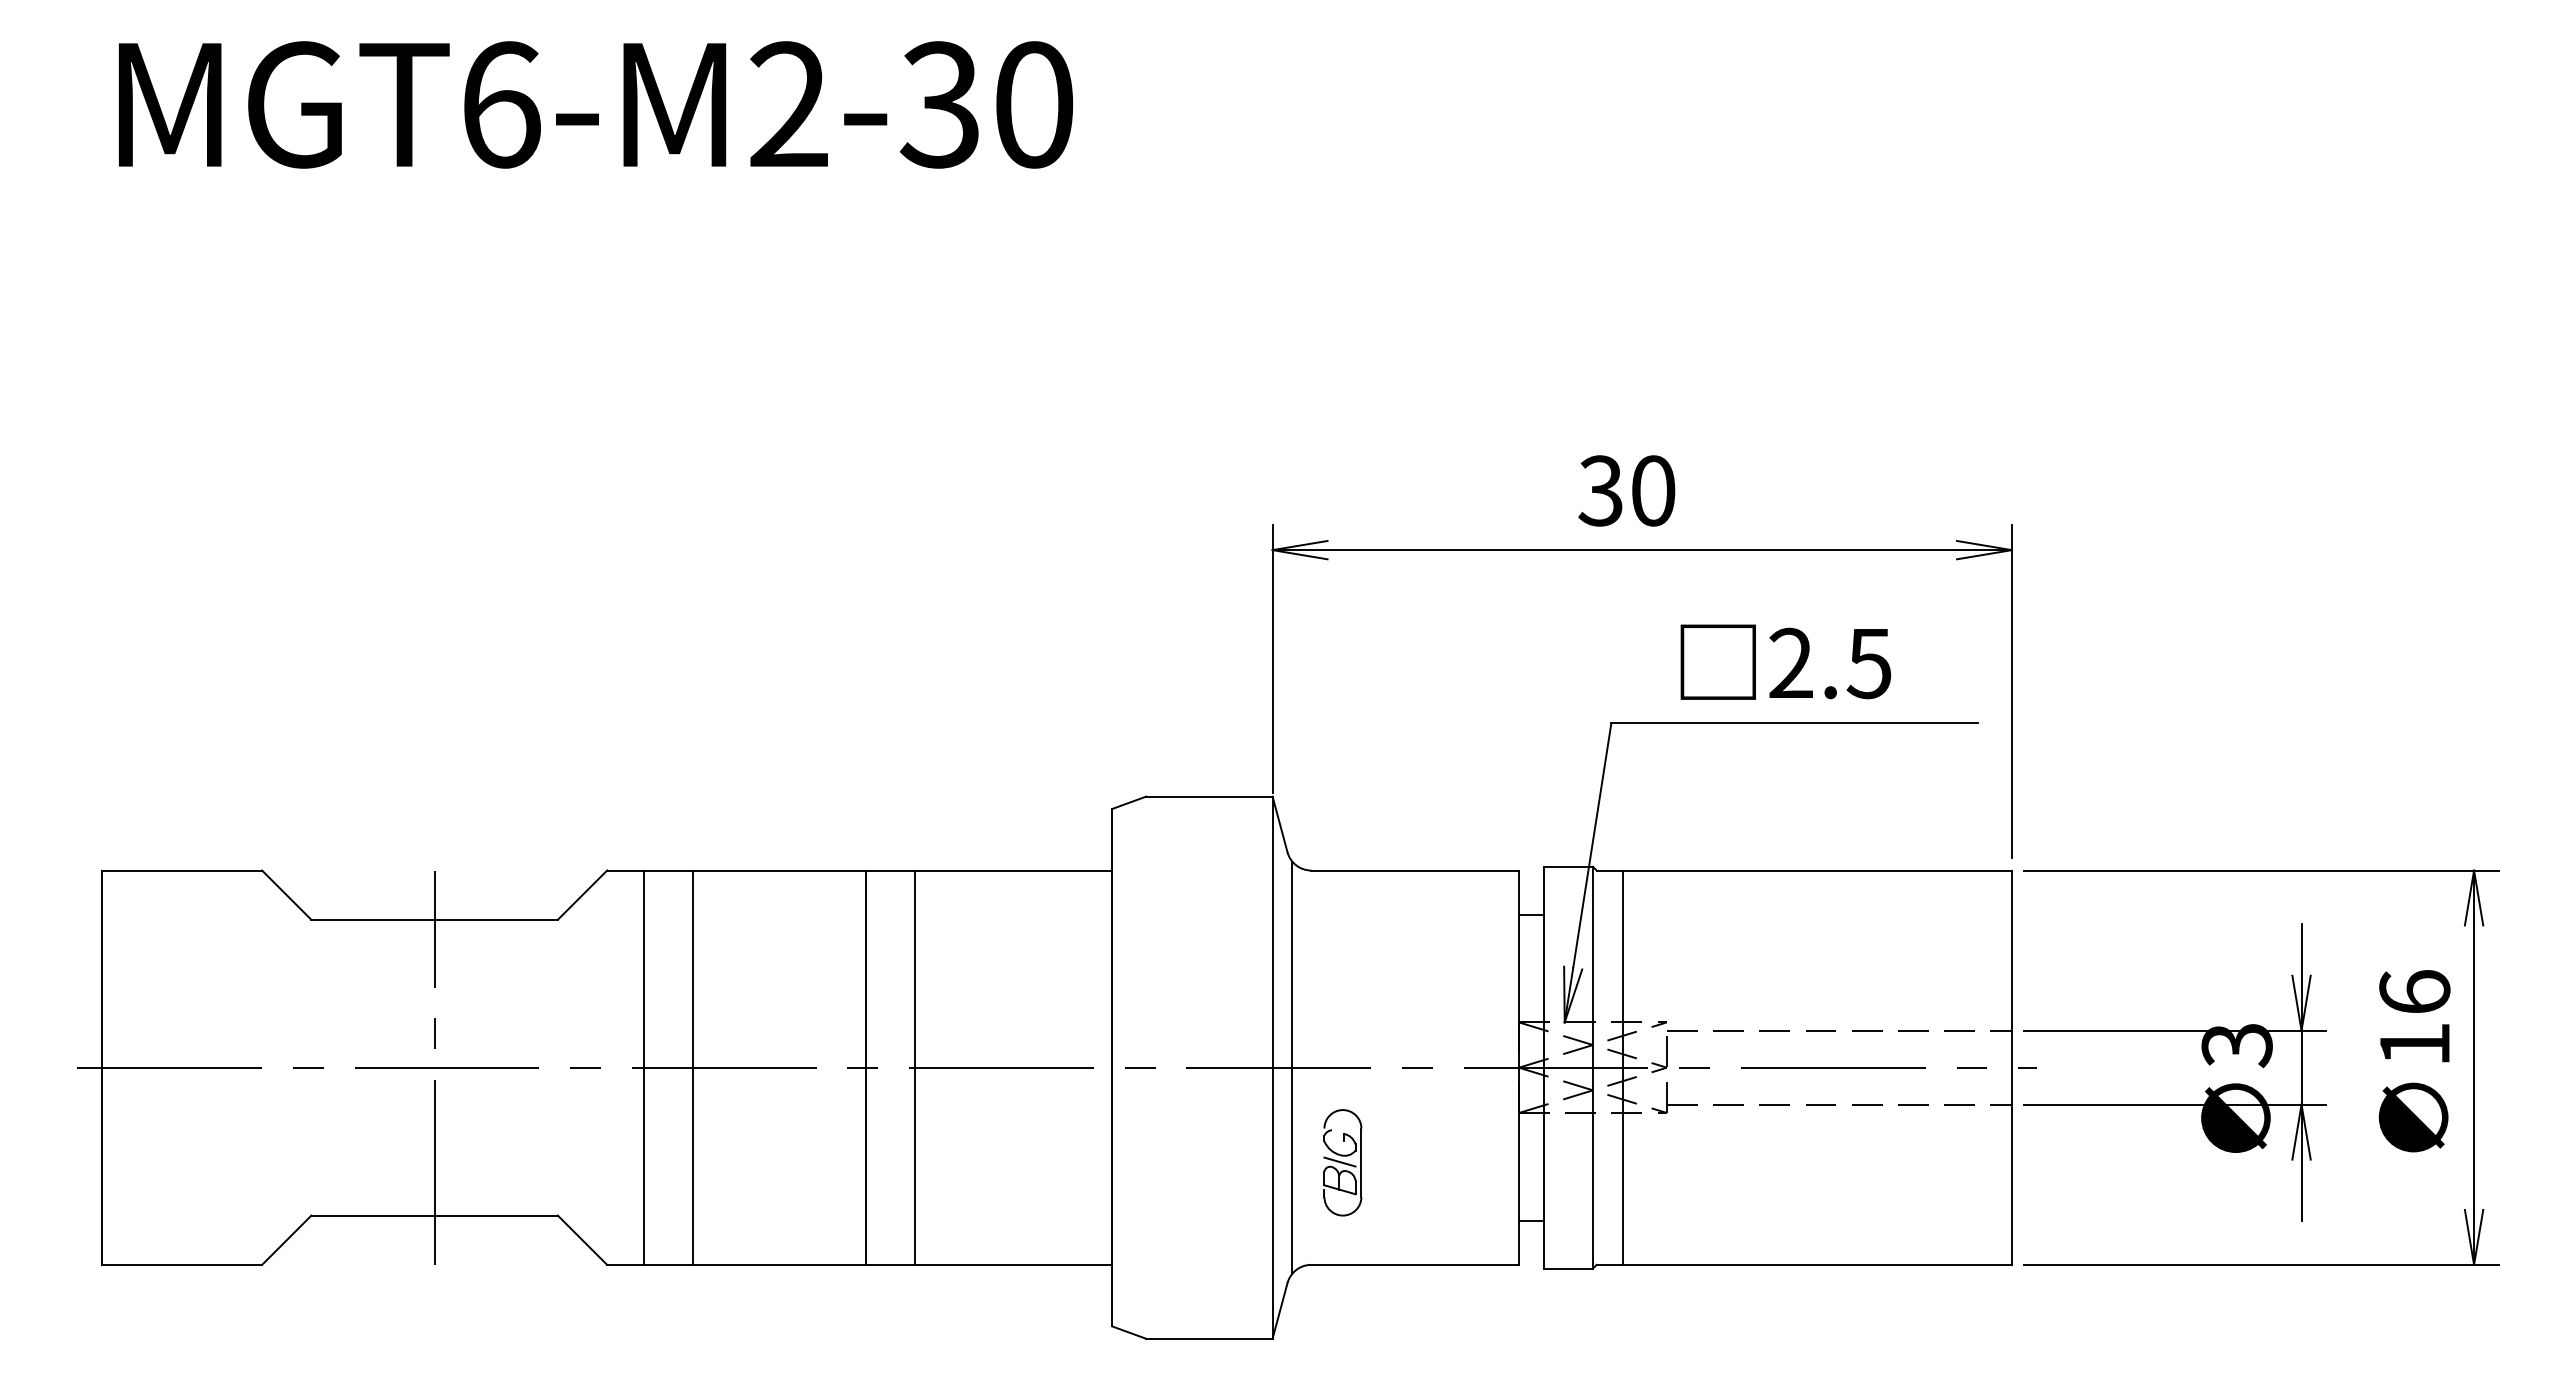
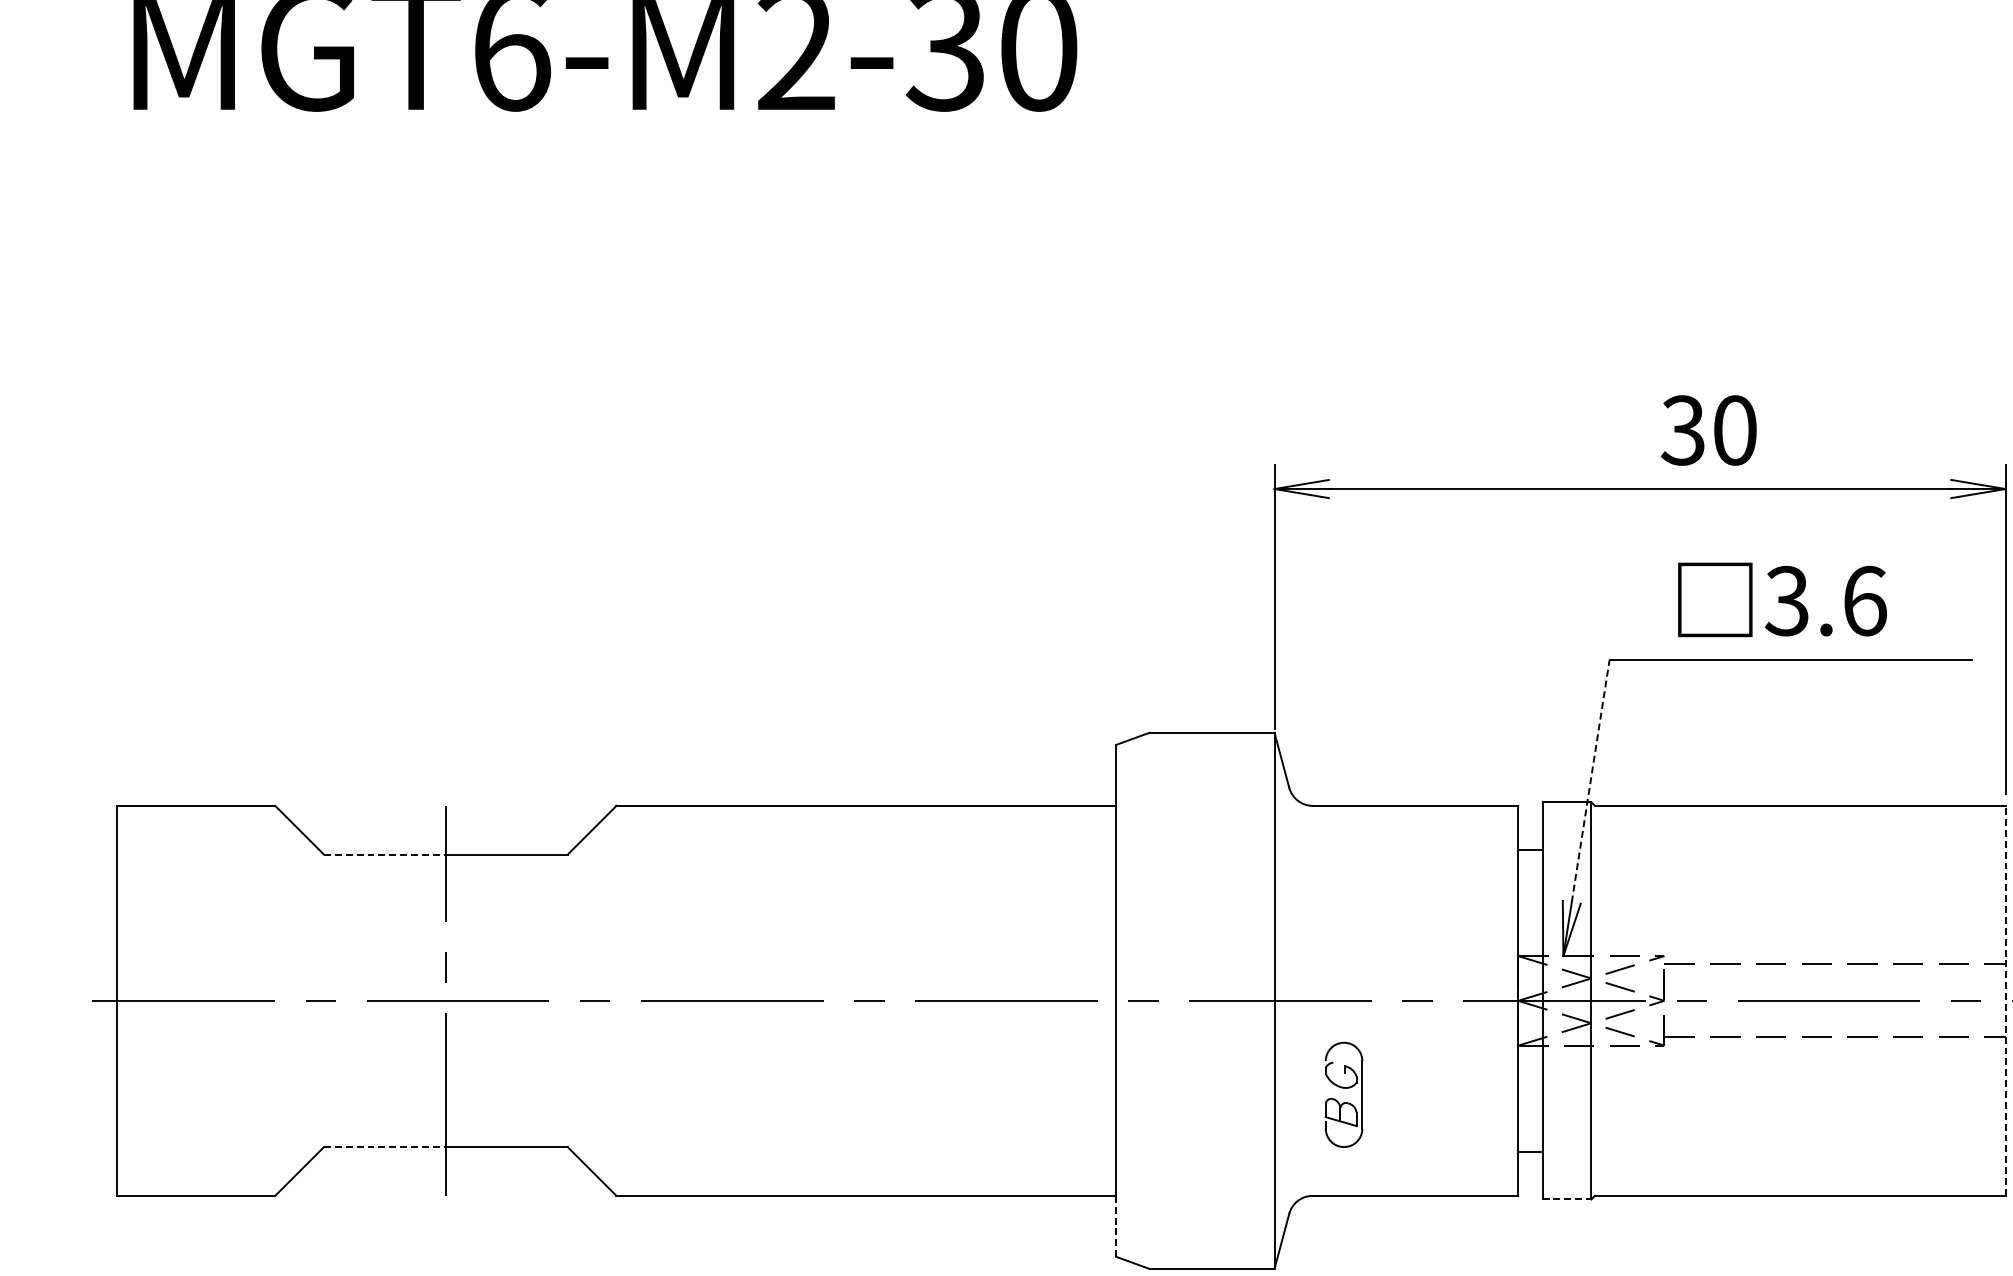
text: (1626, 490) -> (1708, 430), moved
text: (1829, 663) -> (1825, 601), 2.5 -> 3.6
line: (1592, 844) -> (1590, 780), solid -> dashed
line: (373, 919) -> (385, 854), solid -> dashed
line: (644, 1067) -> (653, 1000), removed
line: (693, 1067) -> (701, 1000), removed
line: (865, 1067) -> (871, 1000), removed
line: (915, 1067) -> (921, 1000), removed
line: (1292, 1067) -> (1294, 1000), removed
line: (1622, 1067) -> (1620, 1000), removed
line: (2011, 1067) -> (2005, 1000), solid -> dashed
line: (1339, 1161) -> (1340, 1093), removed
line: (373, 1215) -> (385, 1147), solid -> dashed
line: (1568, 1268) -> (1567, 1199), solid -> dashed
line: (1112, 1295) -> (1116, 1226), solid -> dashed

